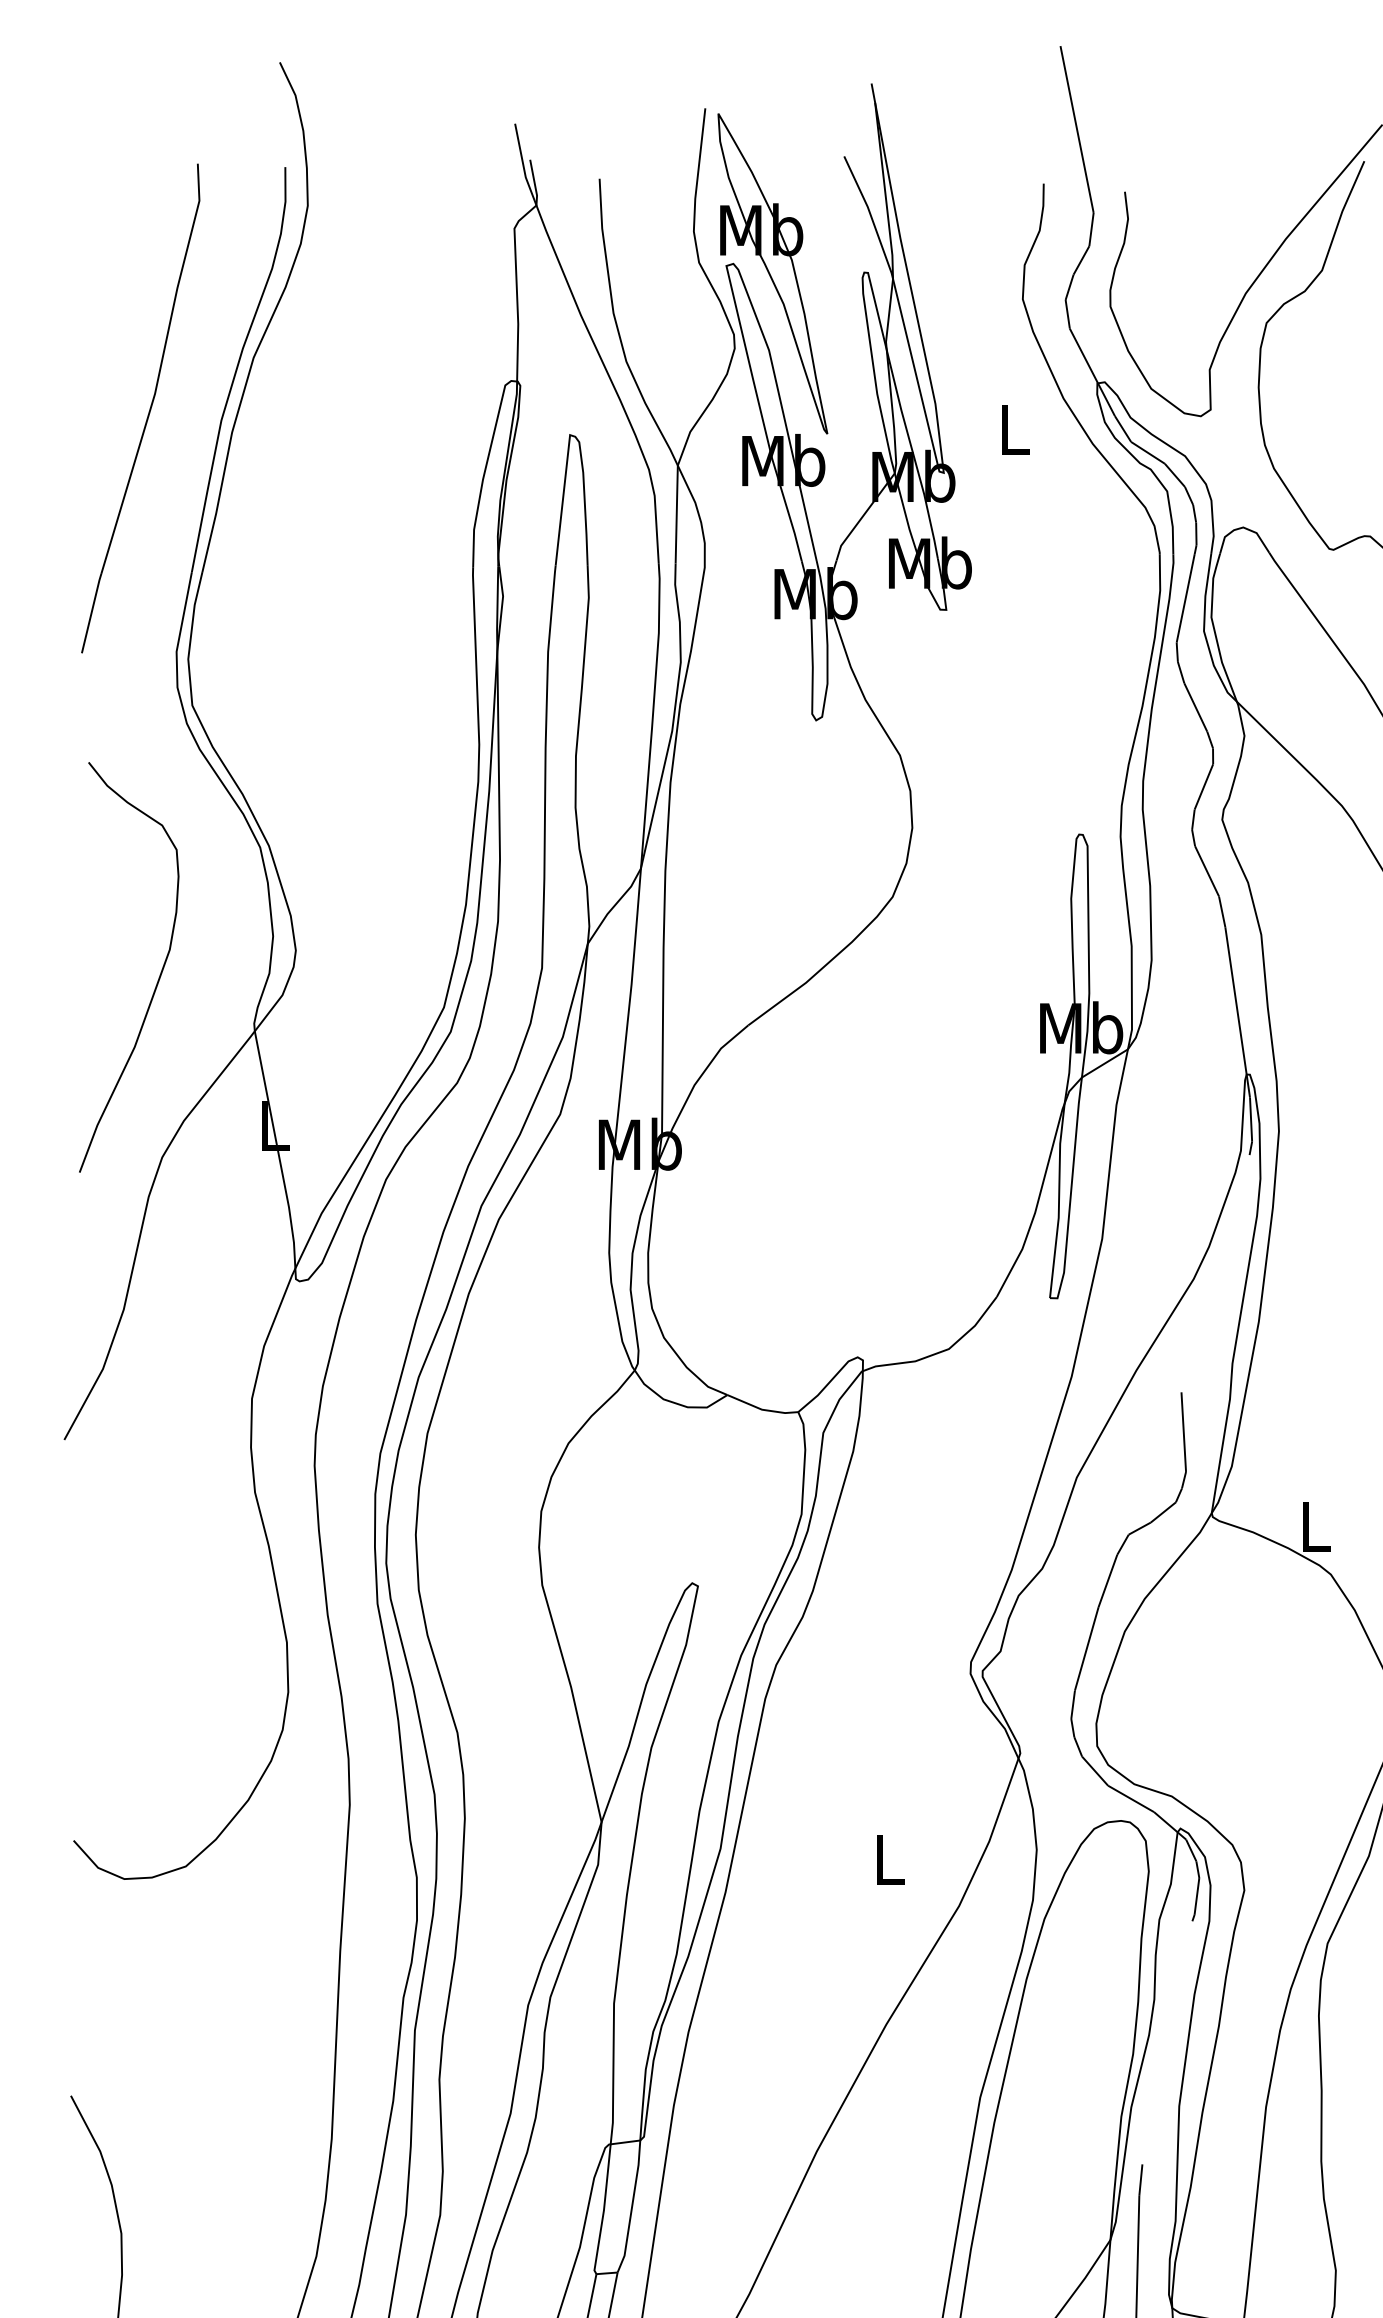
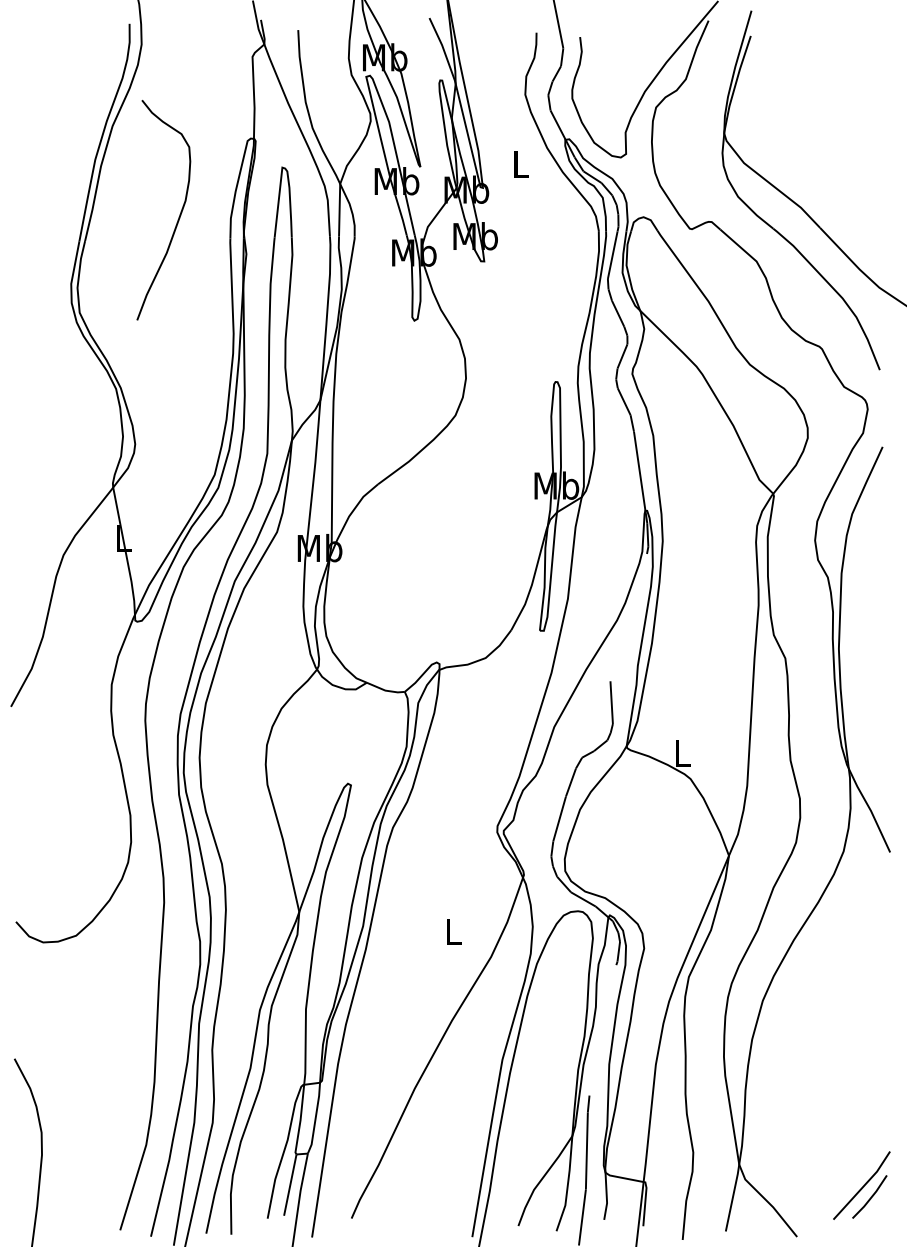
part: (139, 408) -> (51, 153), removed
curve: (158, 975) -> (179, 214), moved

